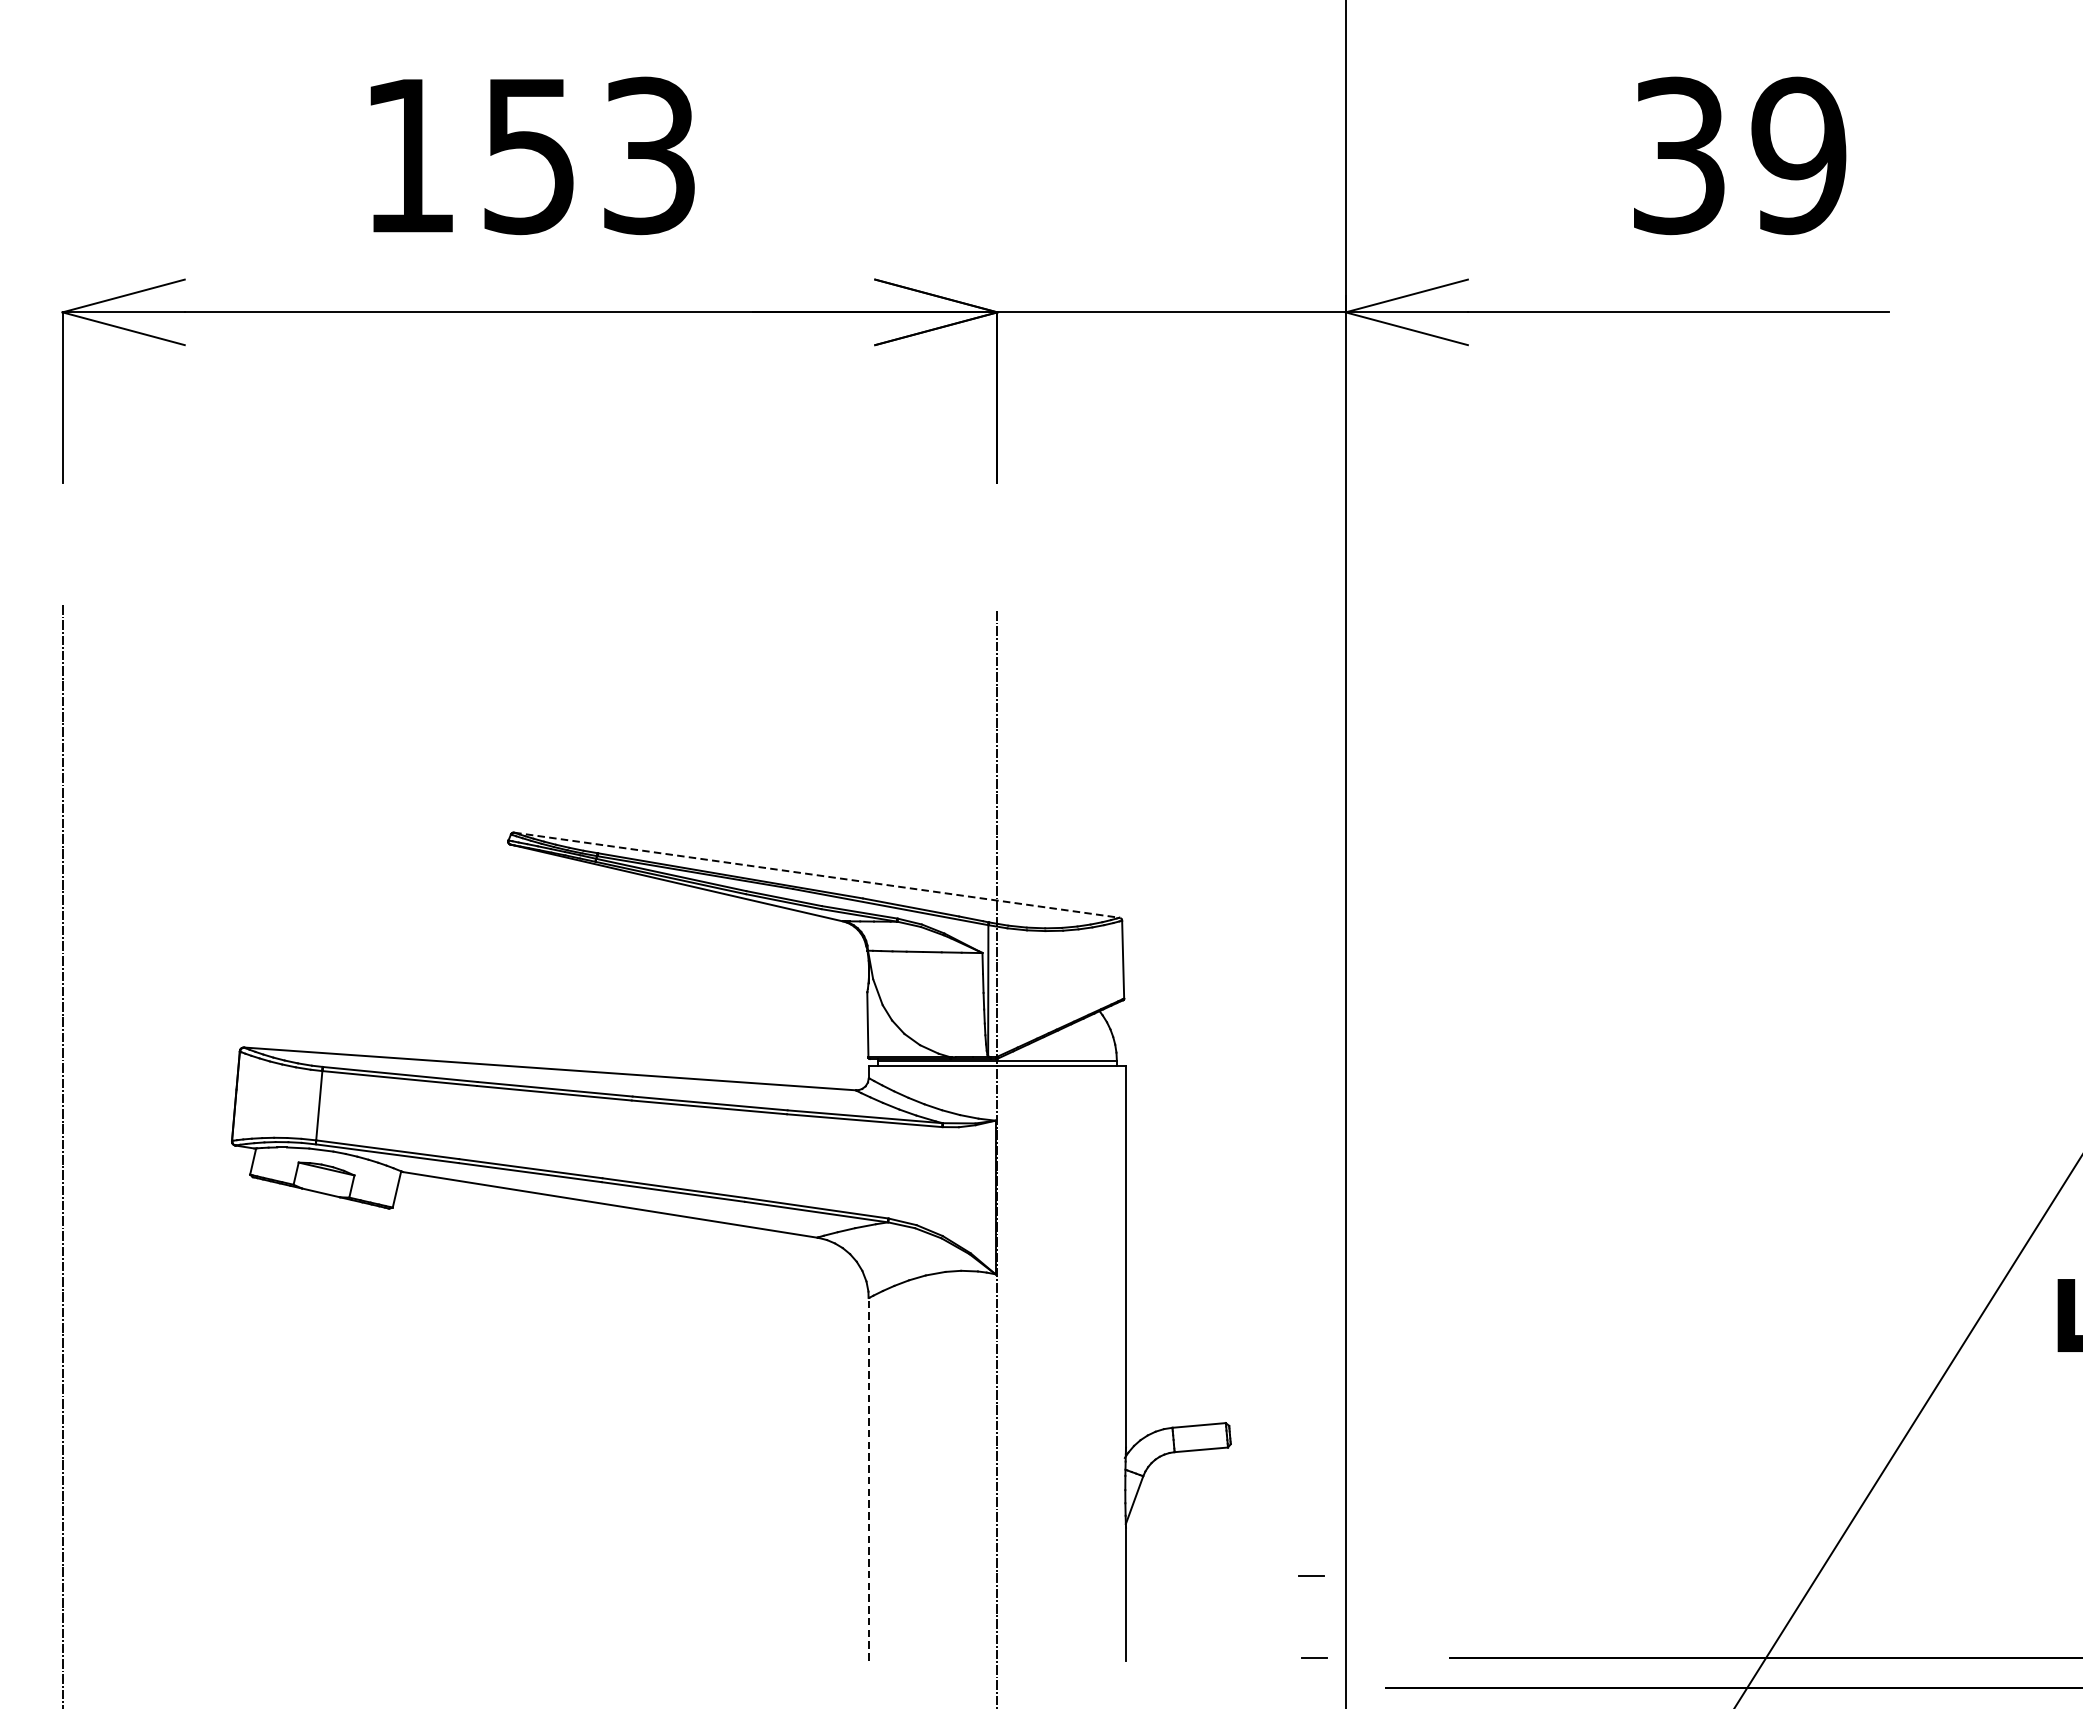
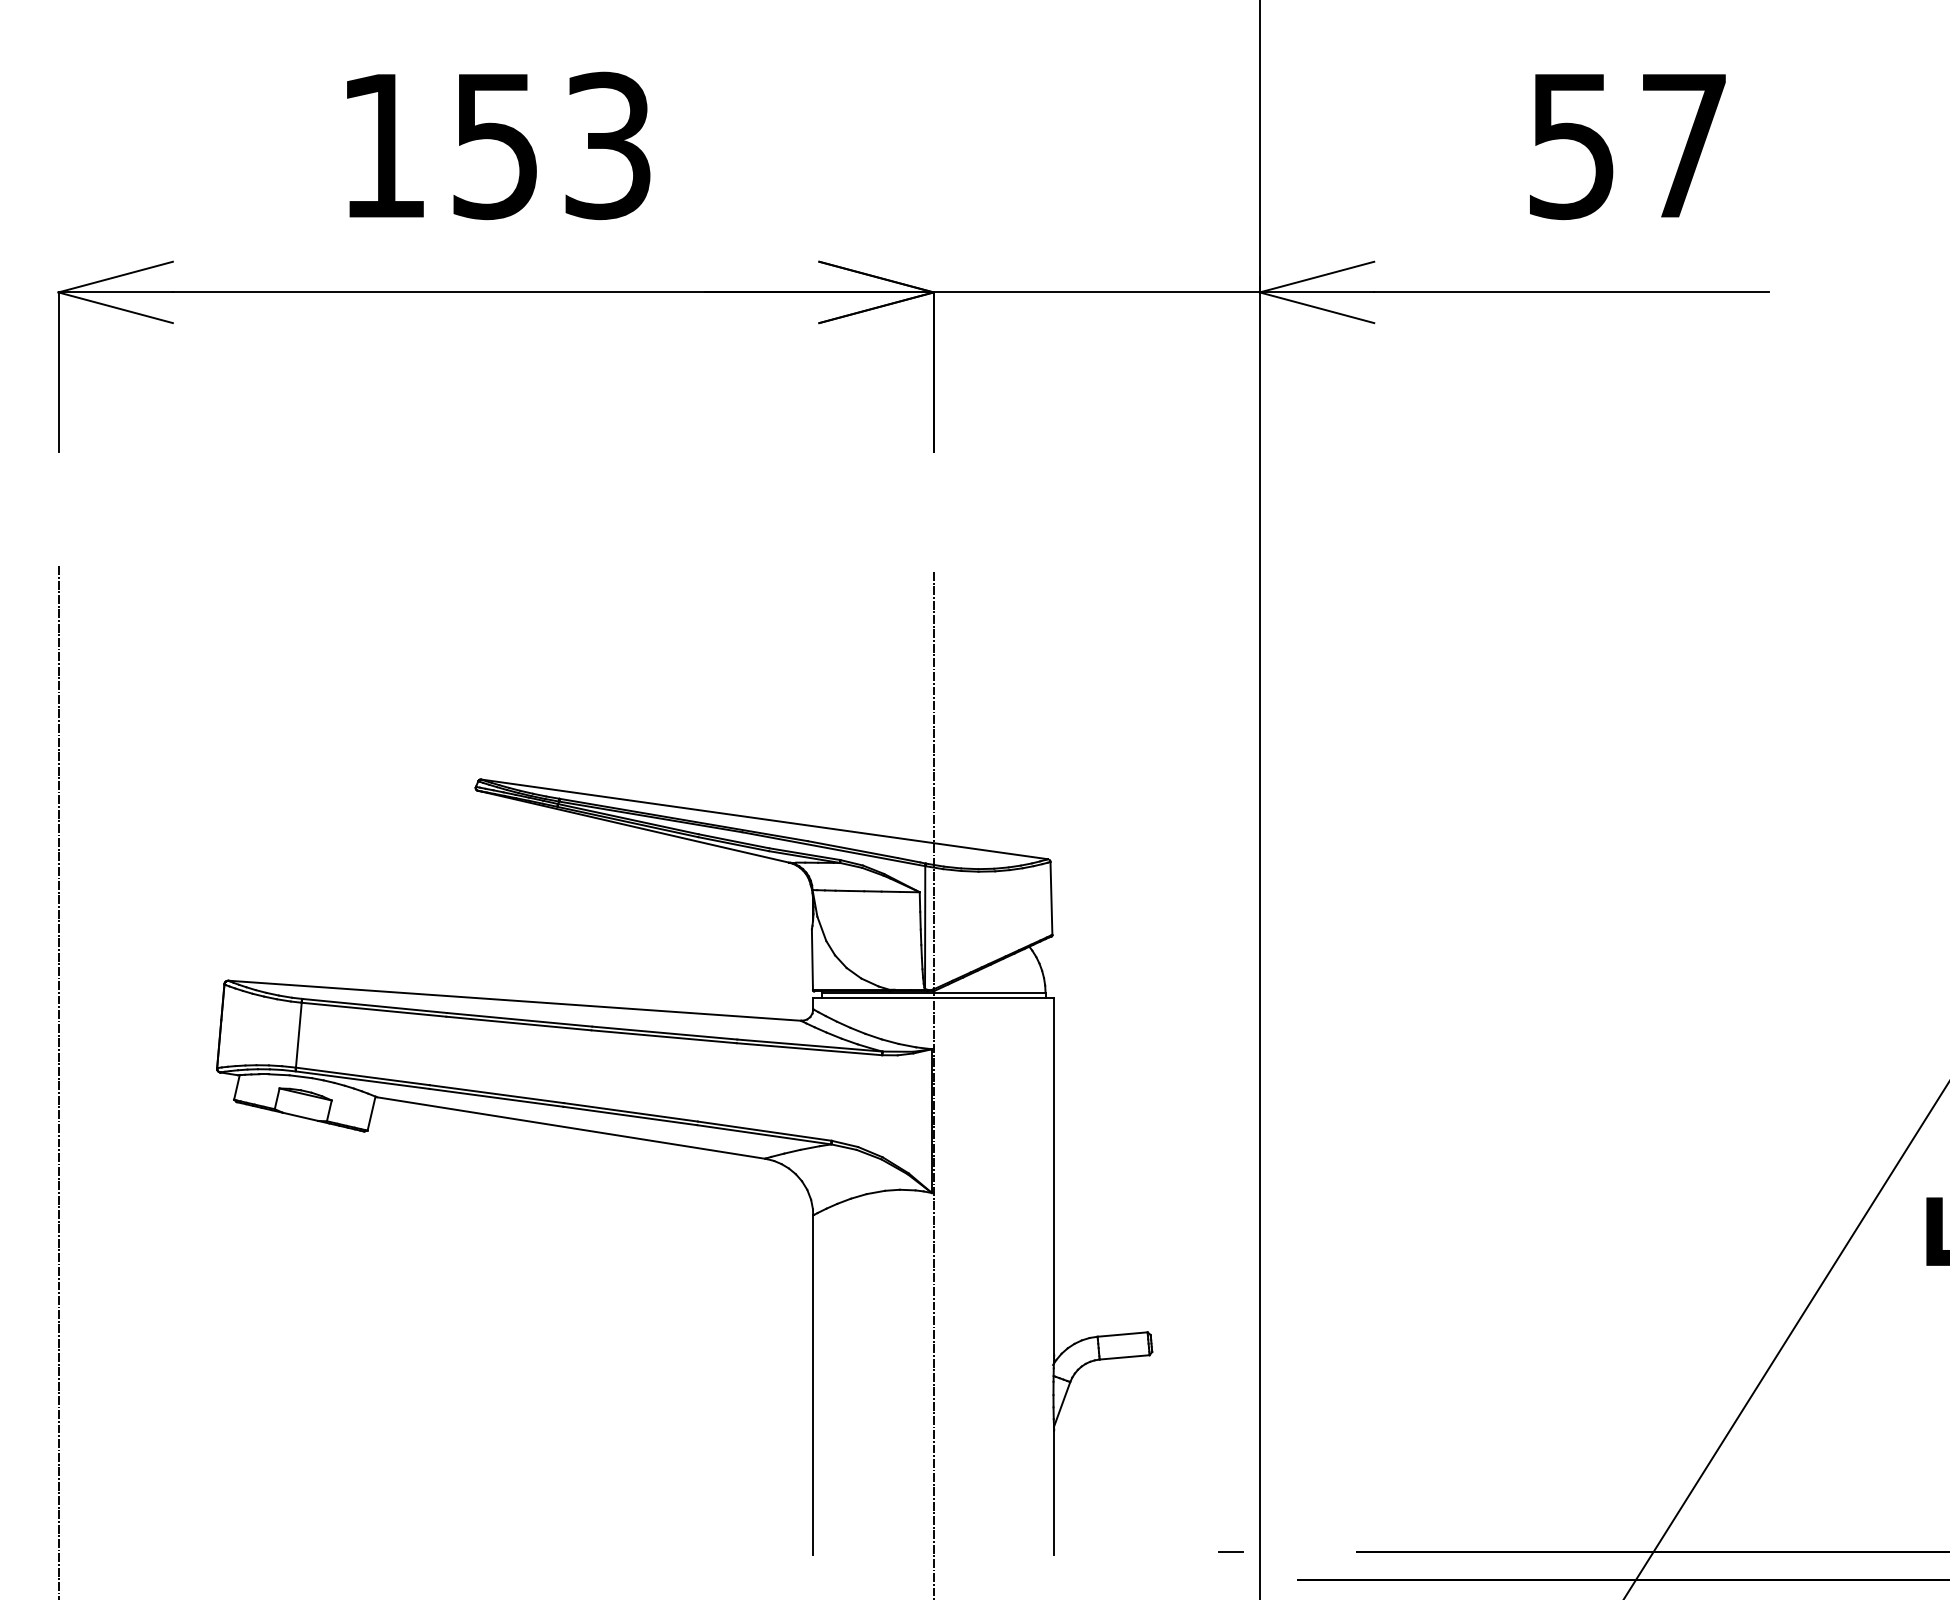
text: (1739, 155) -> (1628, 145), 39 -> 57
line: (816, 875) -> (764, 819), dashed -> solid
line: (869, 1478) -> (813, 1384), dashed -> solid
line: (1311, 1576) -> (1227, 1475), removed

